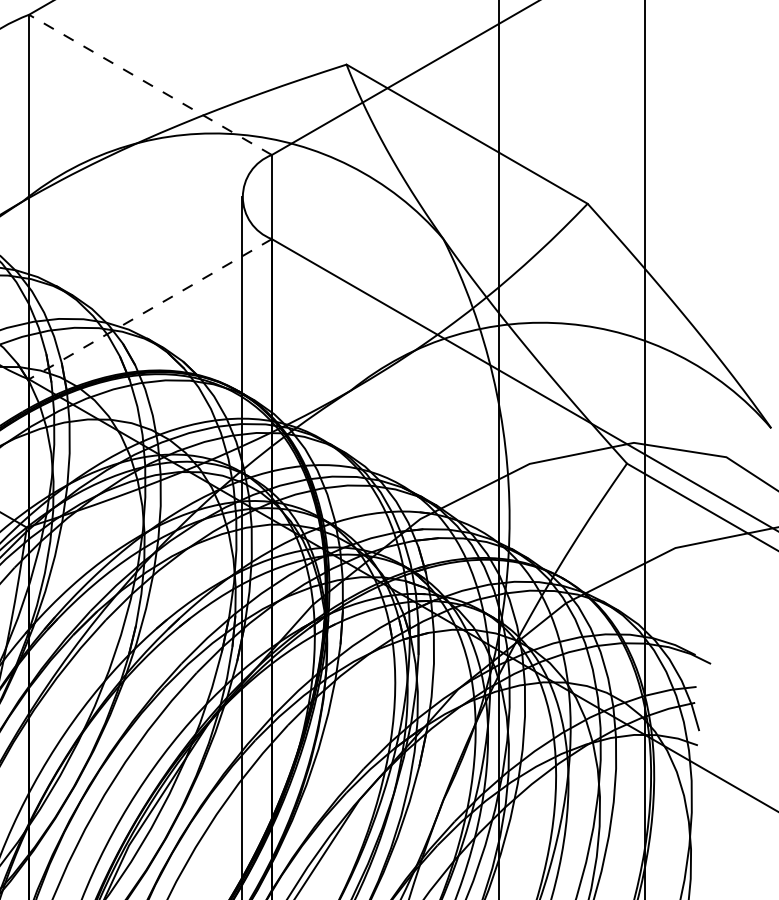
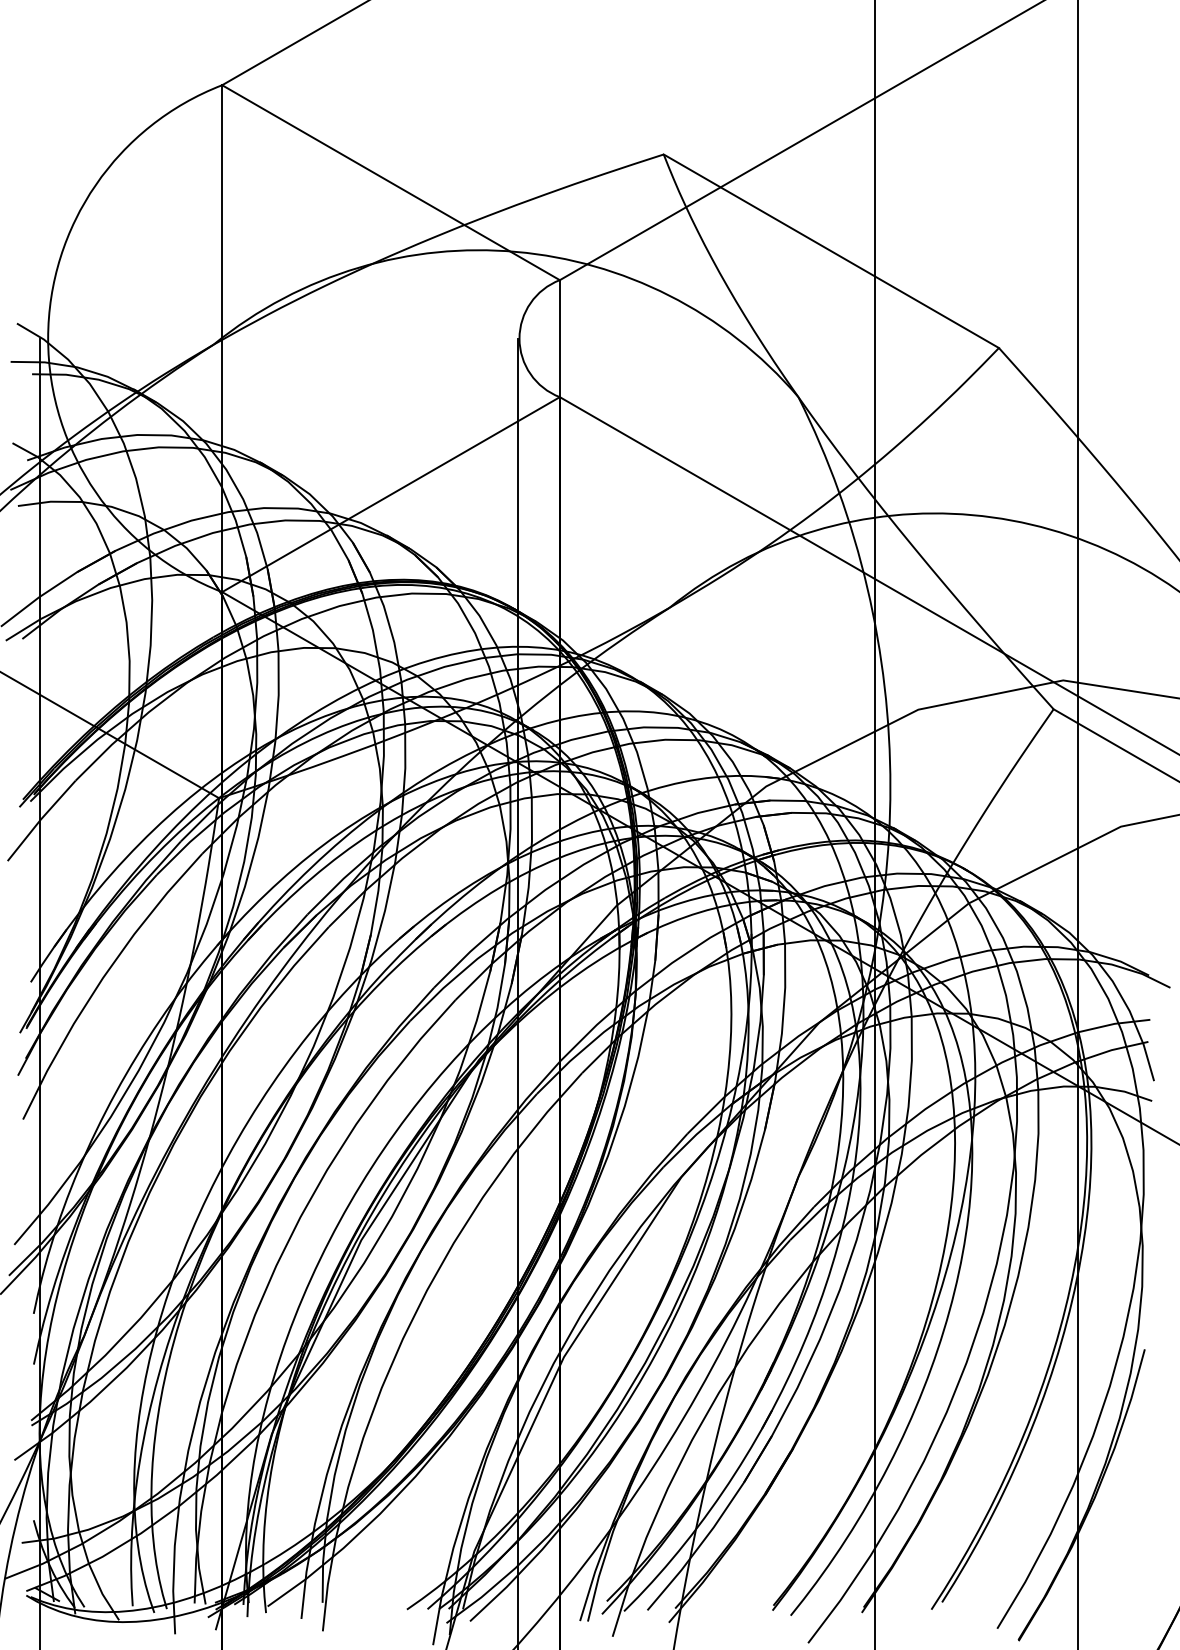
line: (150, 84) -> (391, 182), dashed -> solid
line: (150, 309) -> (391, 494), dashed -> solid

